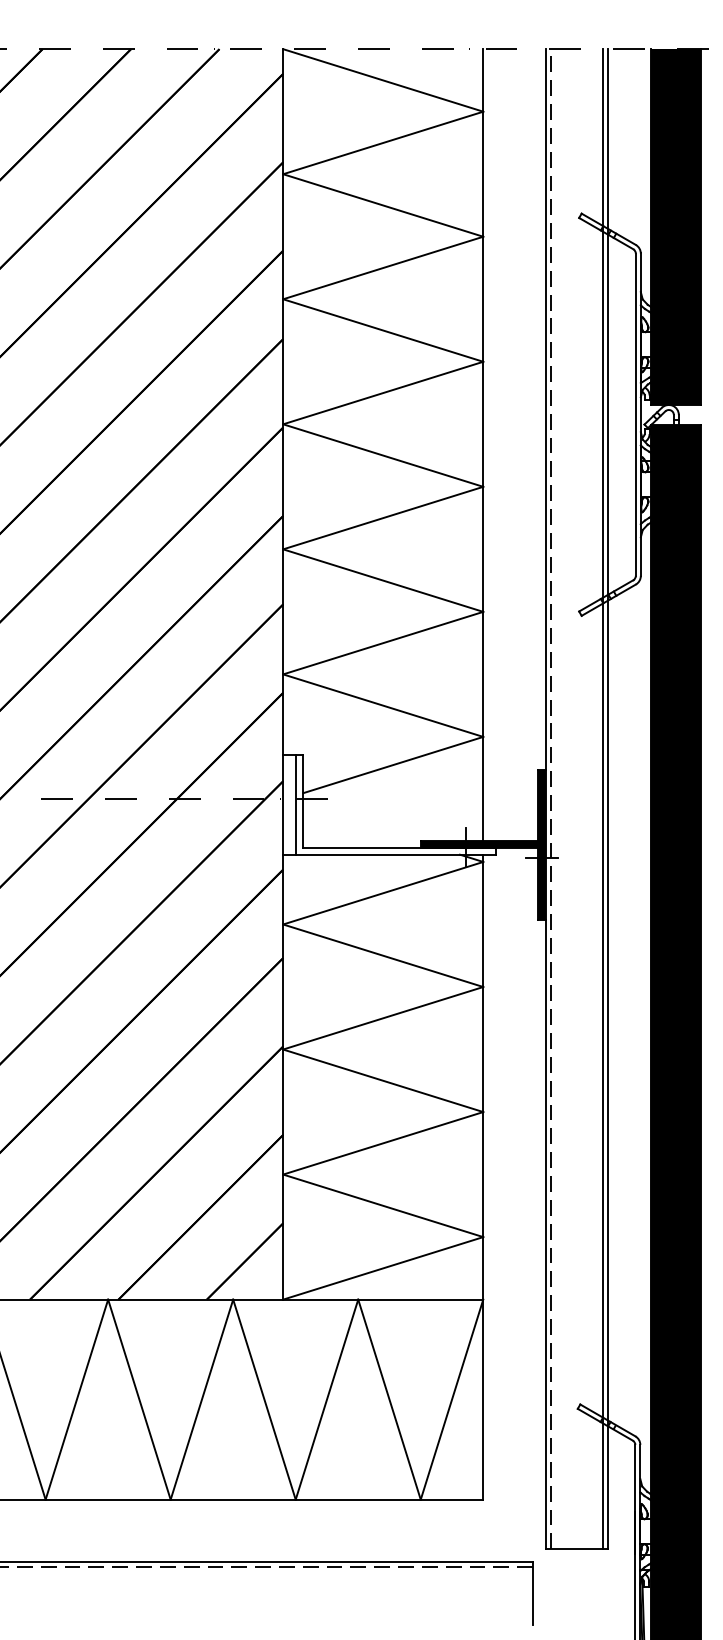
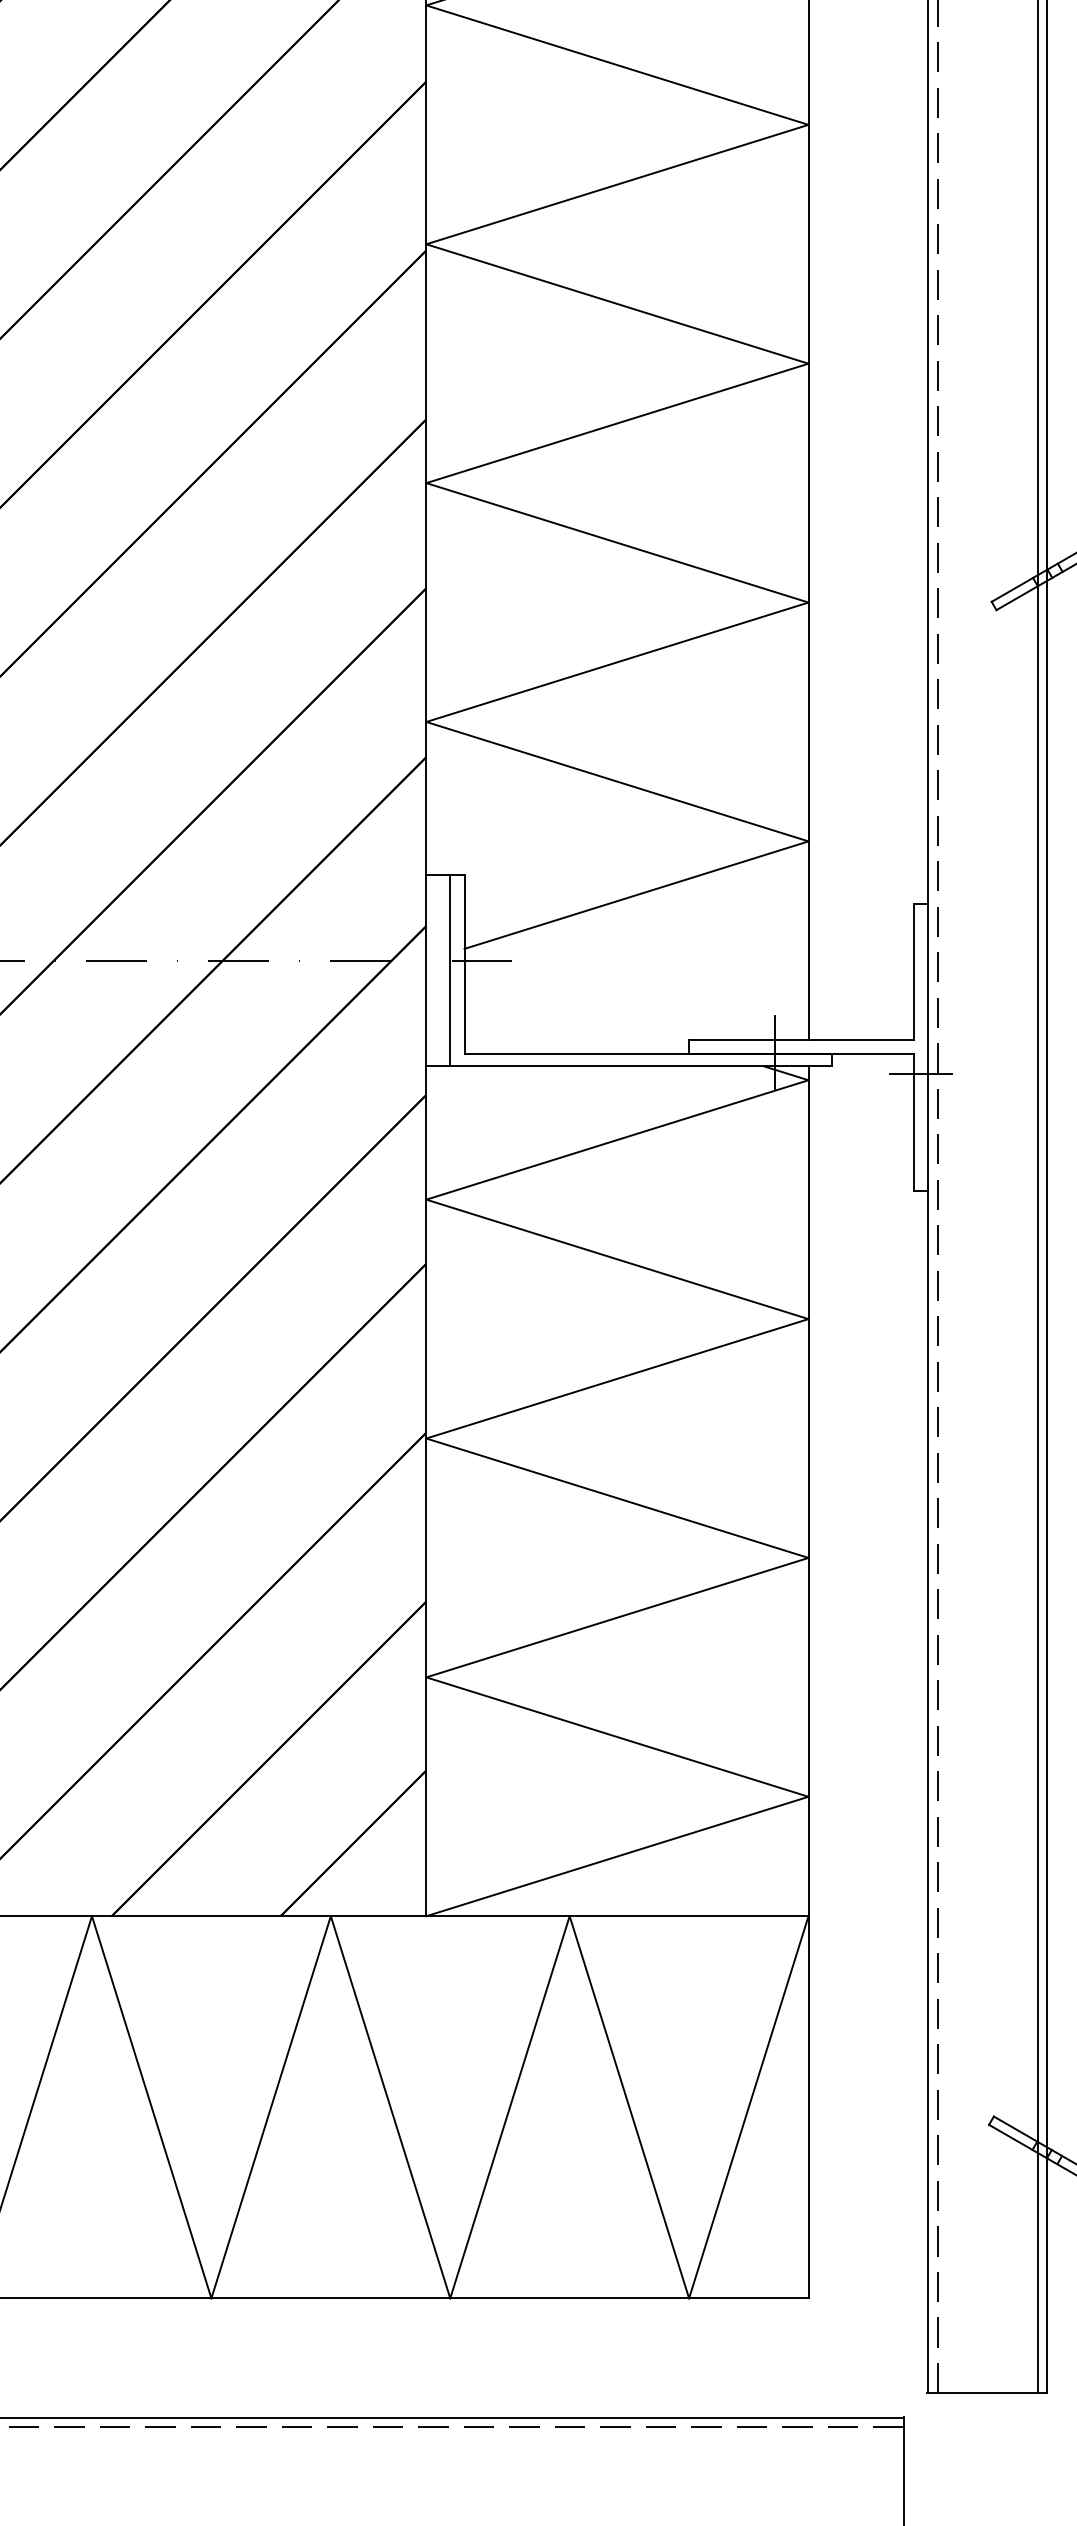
fill: (482, 844) -> (807, 1046), removed

